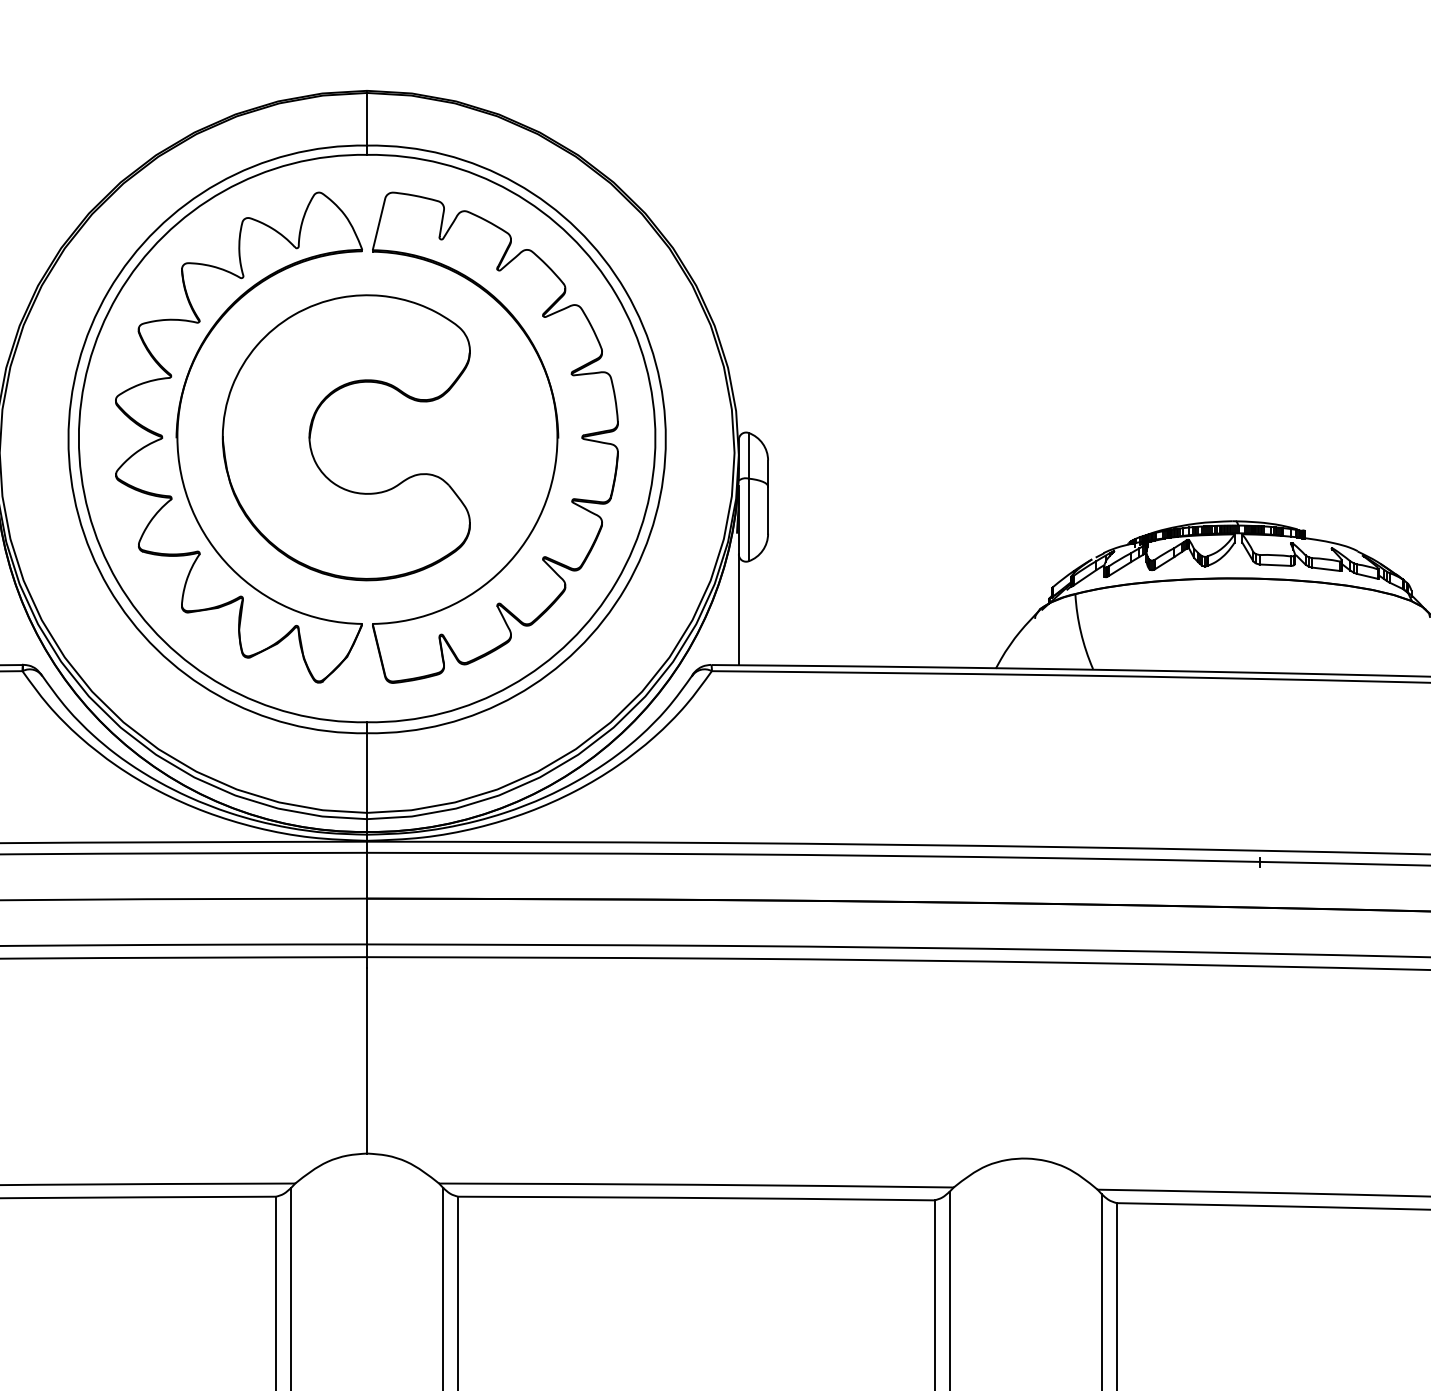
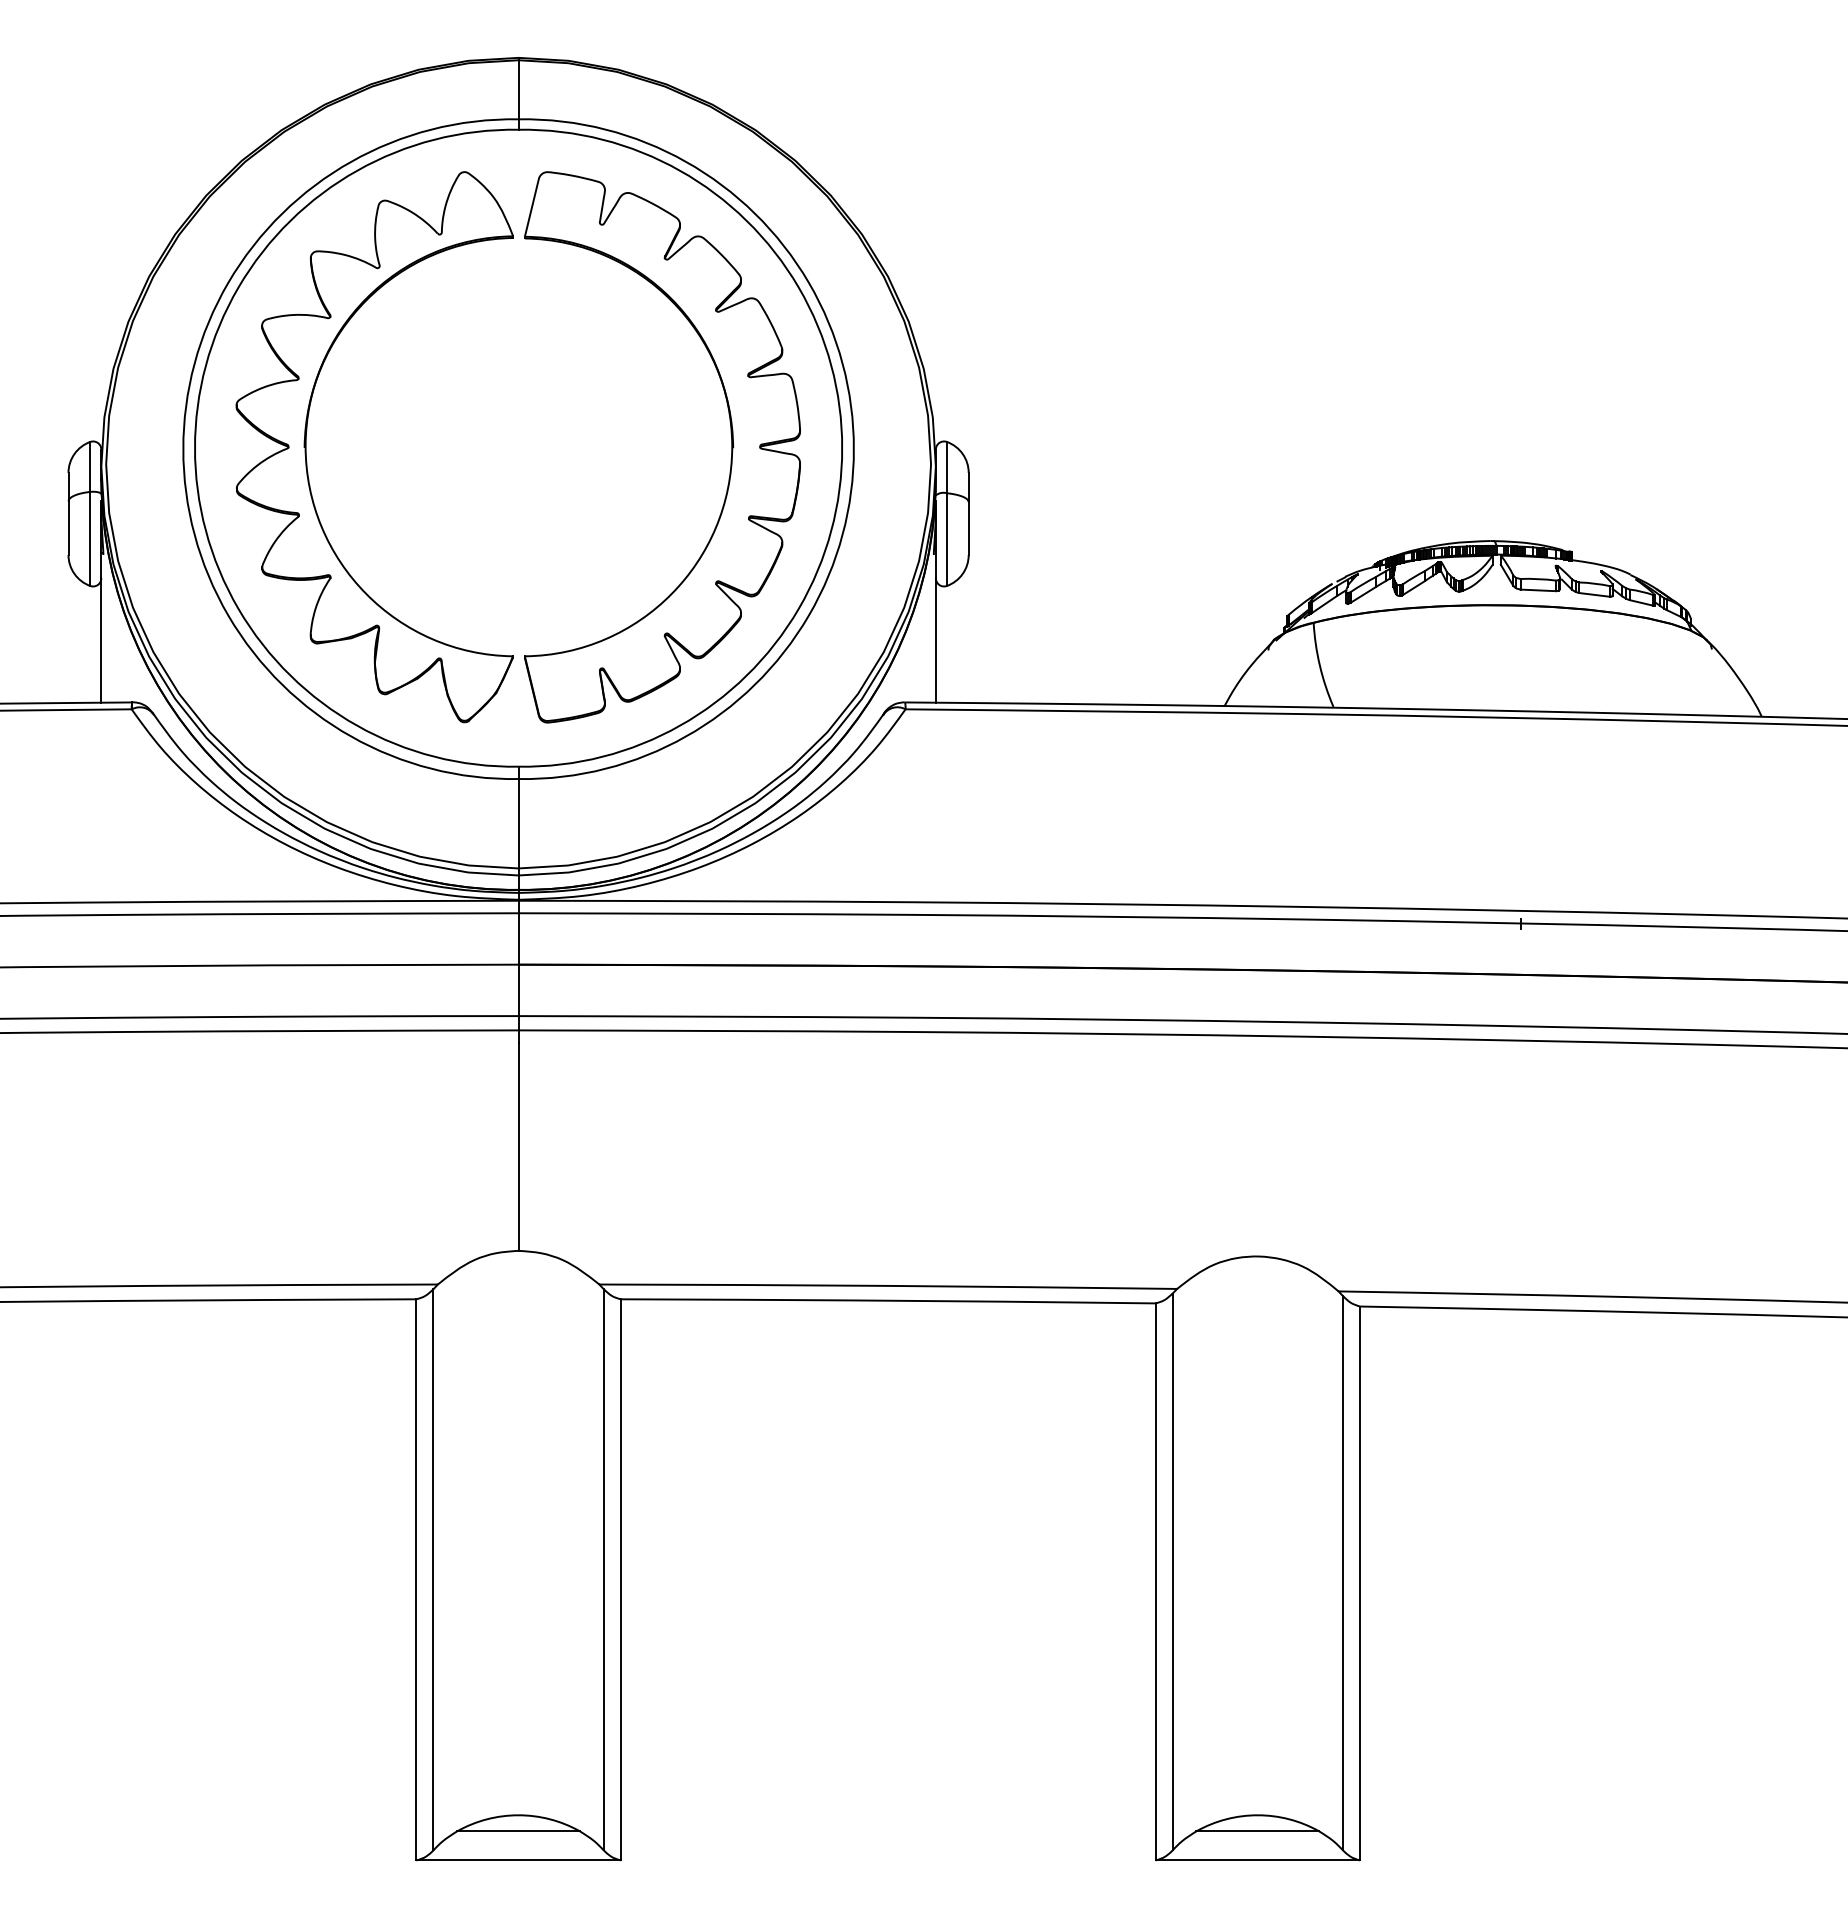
part: (311, 430) -> (456, 439), removed

